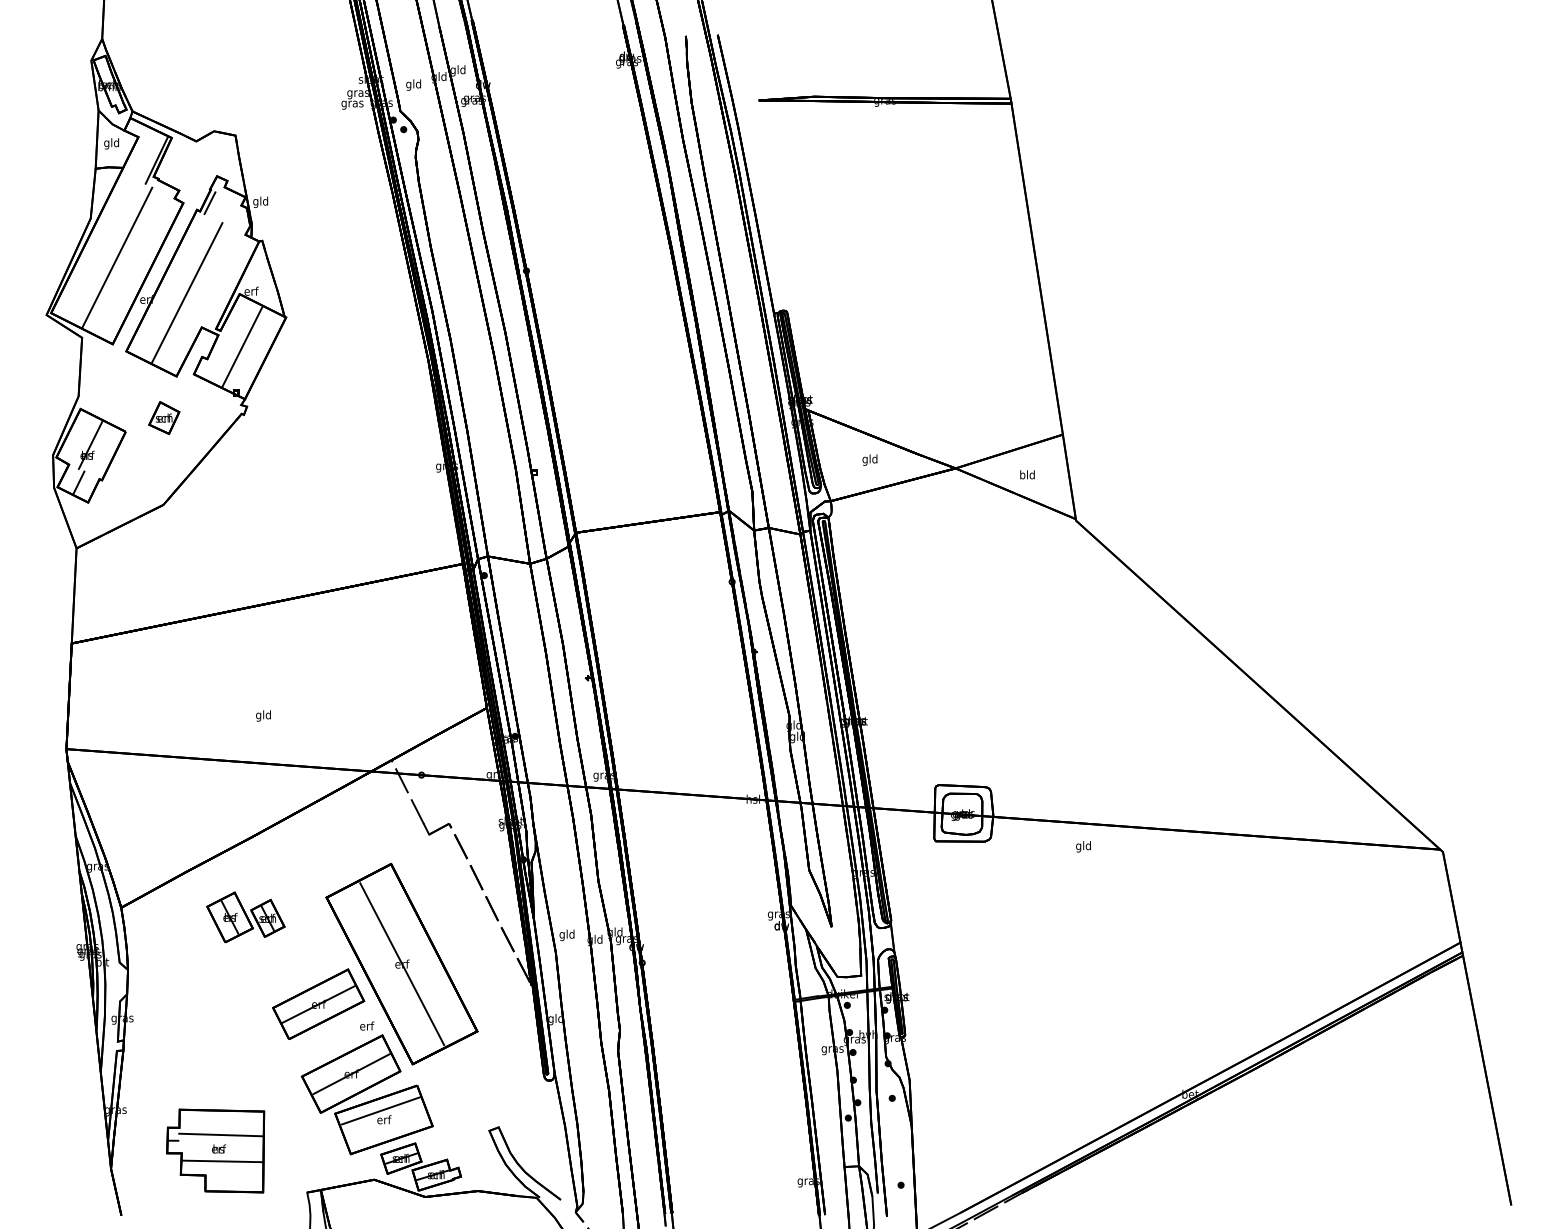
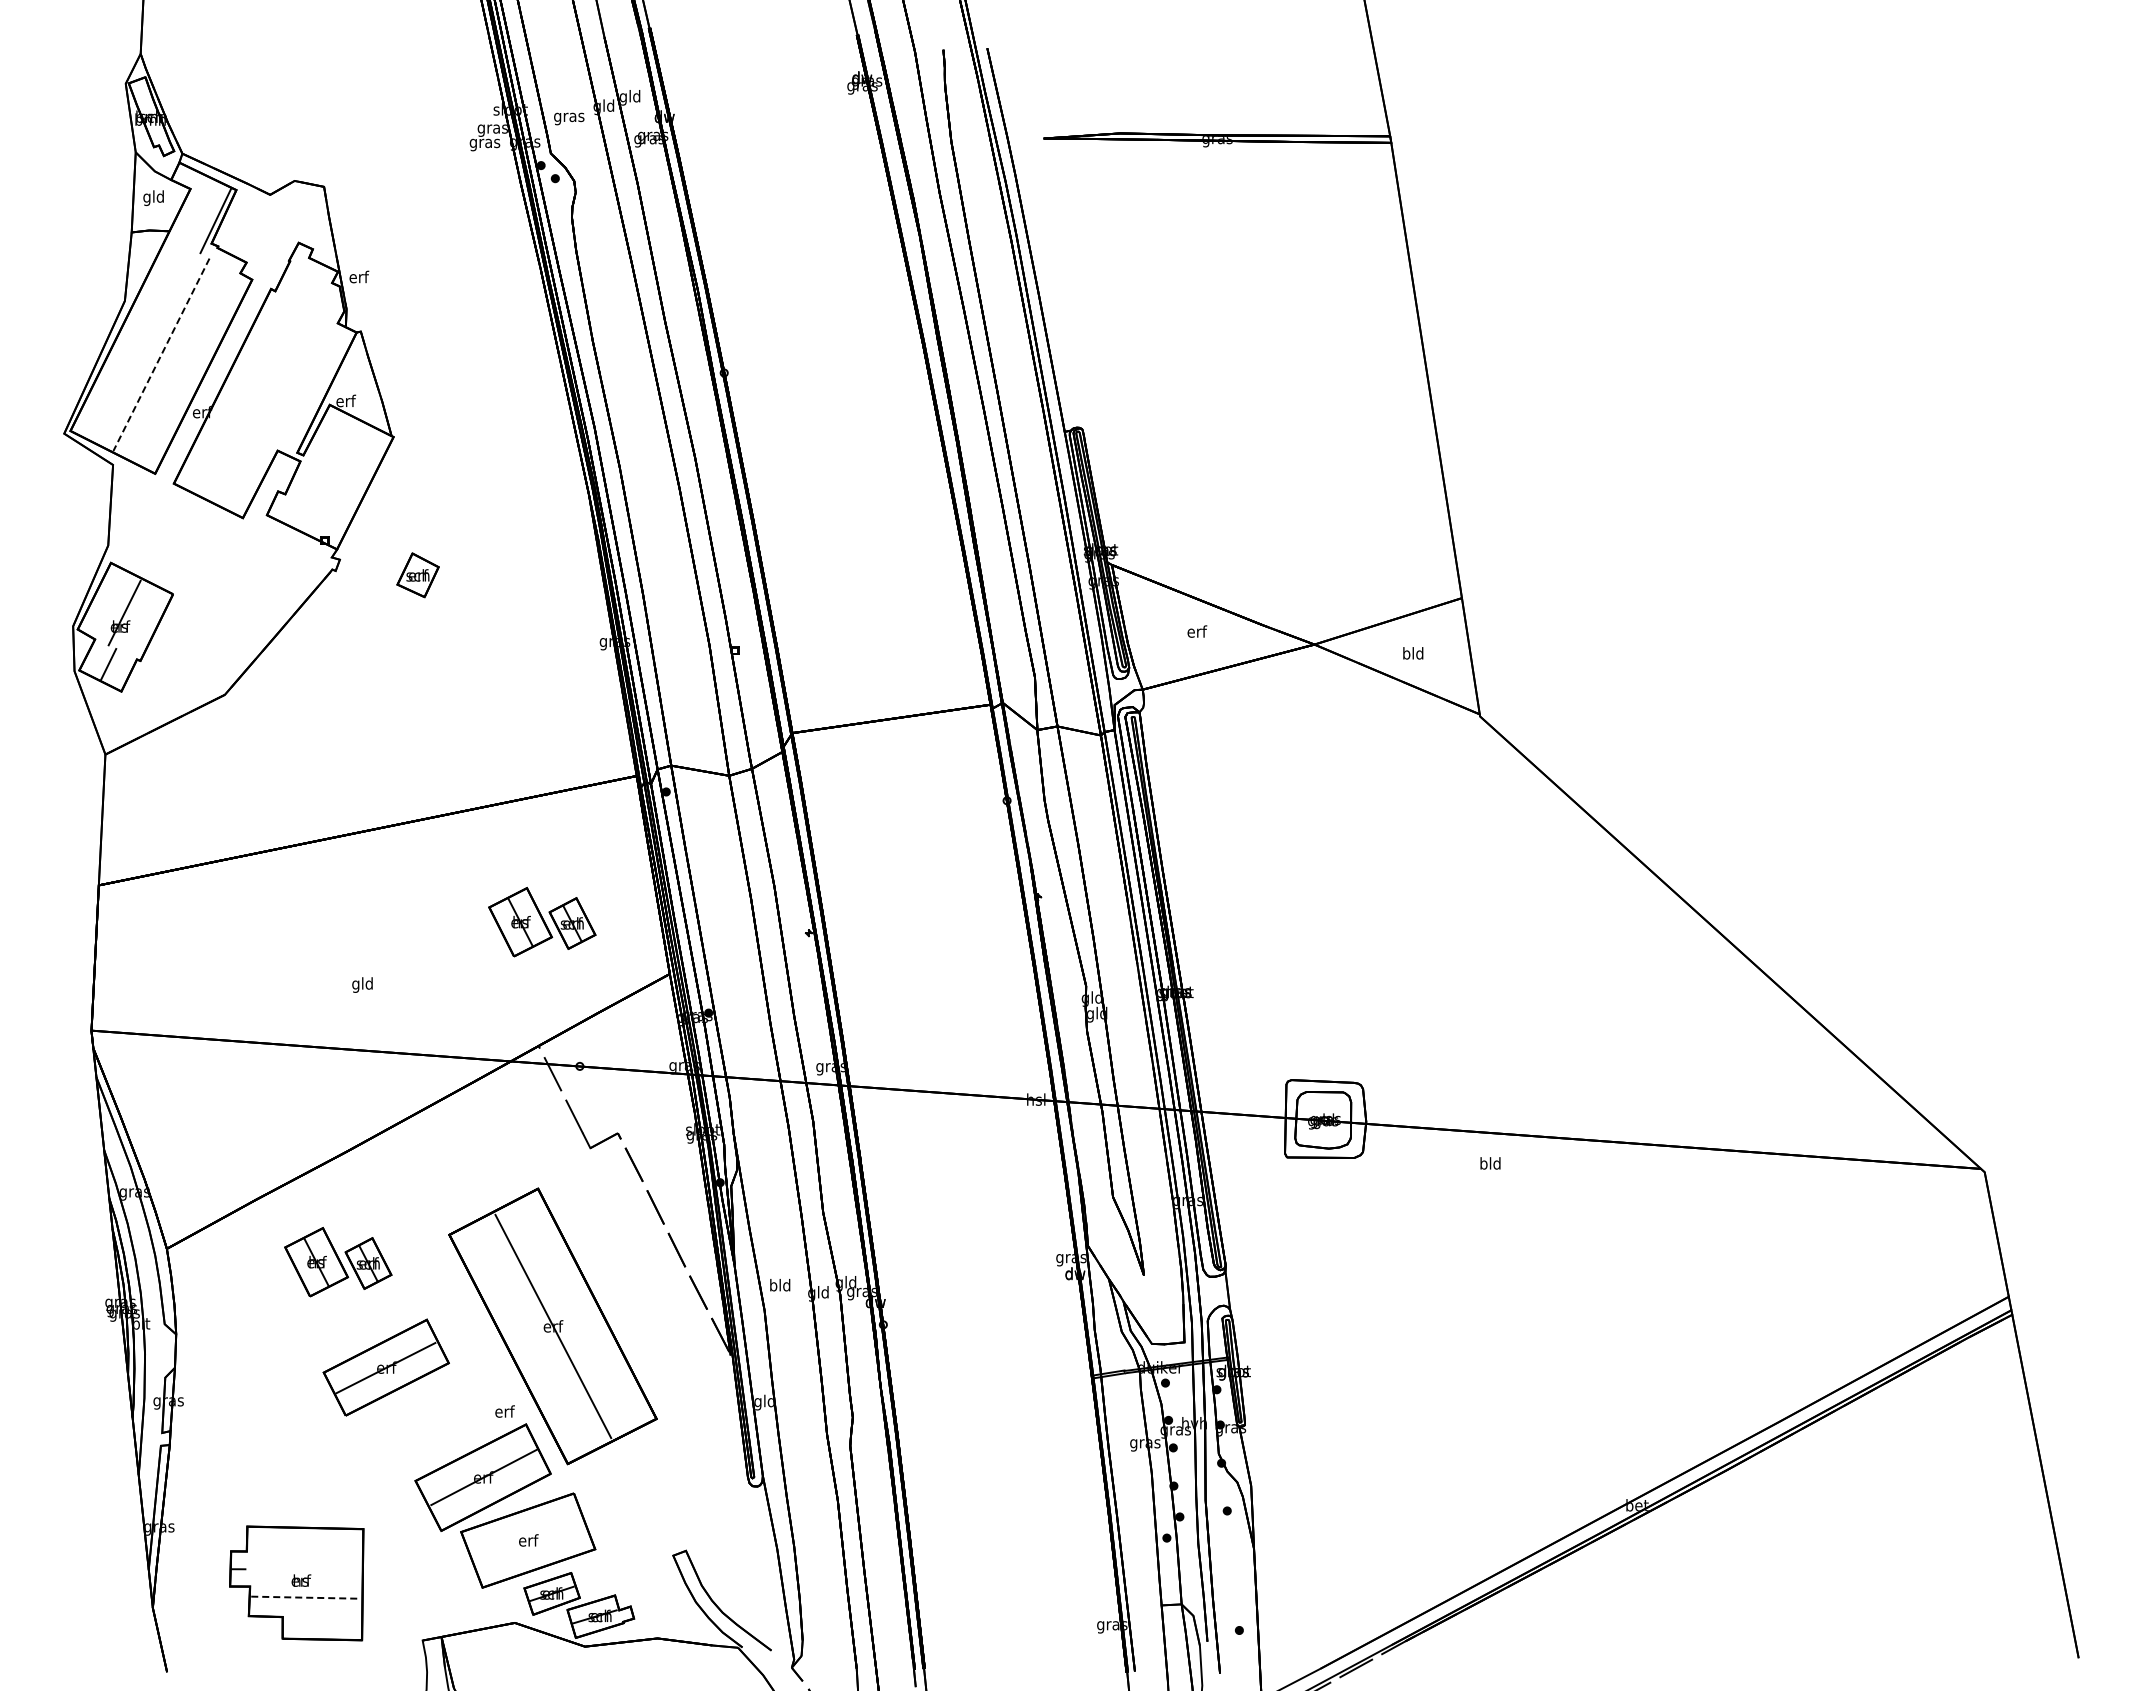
text: (413, 85) -> (569, 117), gld -> gras
line: (209, 202) -> (288, 279), removed
text: (260, 202) -> (358, 278), gld -> erf
line: (117, 257) -> (161, 354), solid -> dashed
line: (187, 292) -> (257, 402), removed
line: (241, 346) -> (332, 477), removed
part: (163, 418) -> (417, 575), moved
text: (869, 460) -> (1196, 633), gld -> erf
part: (394, 670) -> (542, 922), added
text: (1078, 846) -> (1483, 1164), gld -> bld
text: (562, 935) -> (773, 1286), gld -> bld
part: (318, 1004) -> (385, 1367), moved
line: (381, 1110) -> (524, 1527), removed
line: (220, 1135) -> (303, 1561), removed
line: (222, 1161) -> (305, 1597), solid -> dashed

